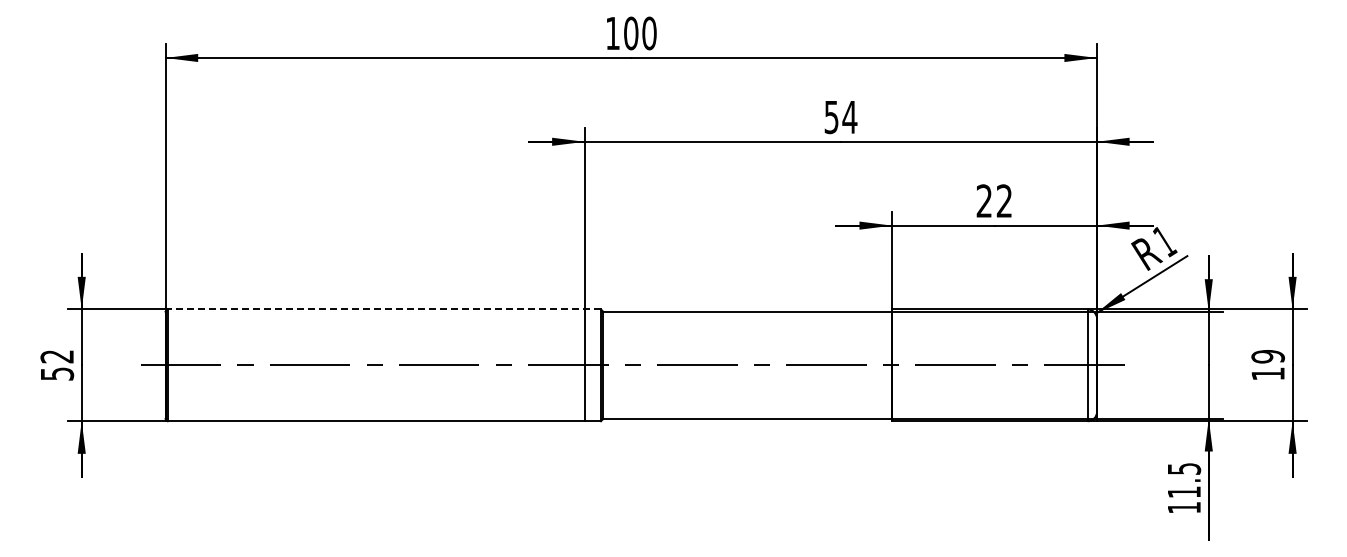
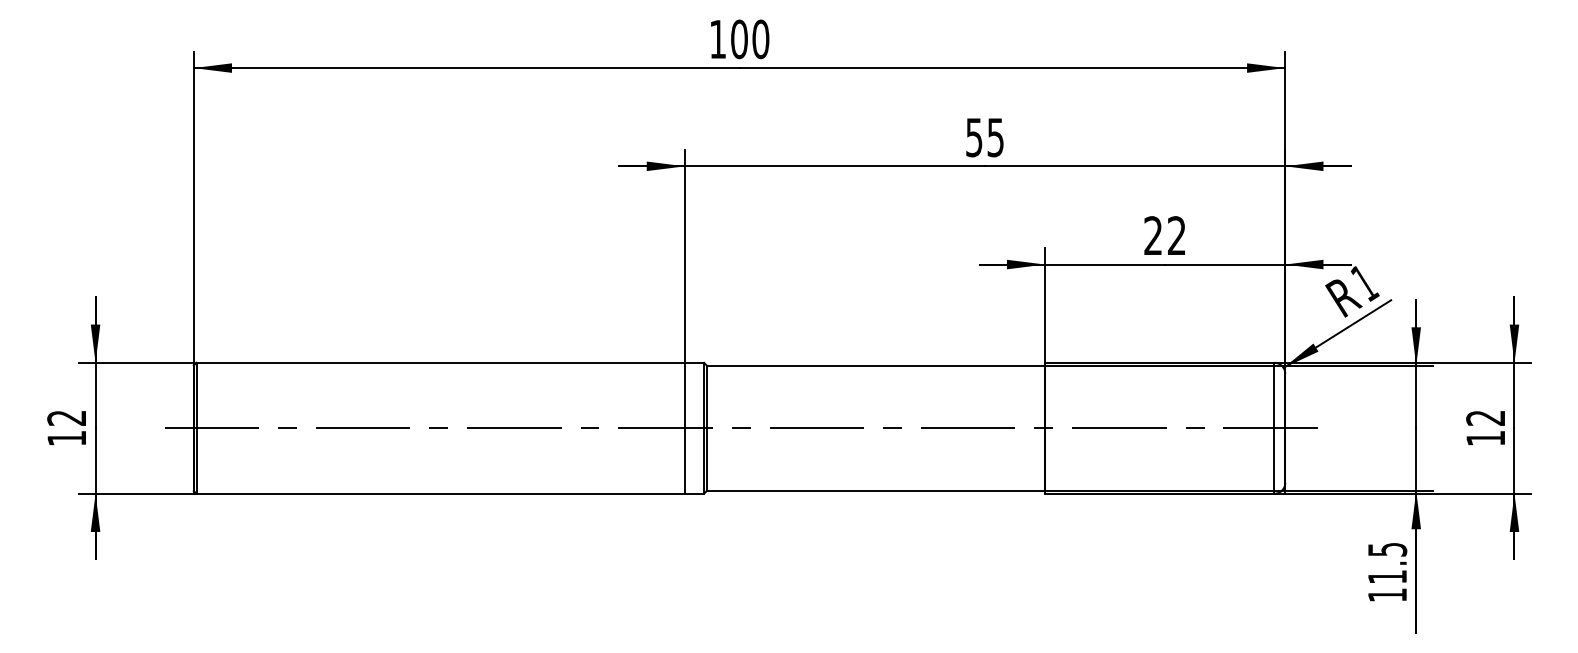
text: (849, 117) -> (995, 137), 54 -> 55
line: (384, 309) -> (450, 362), dashed -> solid
text: (1267, 356) -> (1485, 417), 19 -> 12
text: (57, 373) -> (67, 437), 52 -> 12

